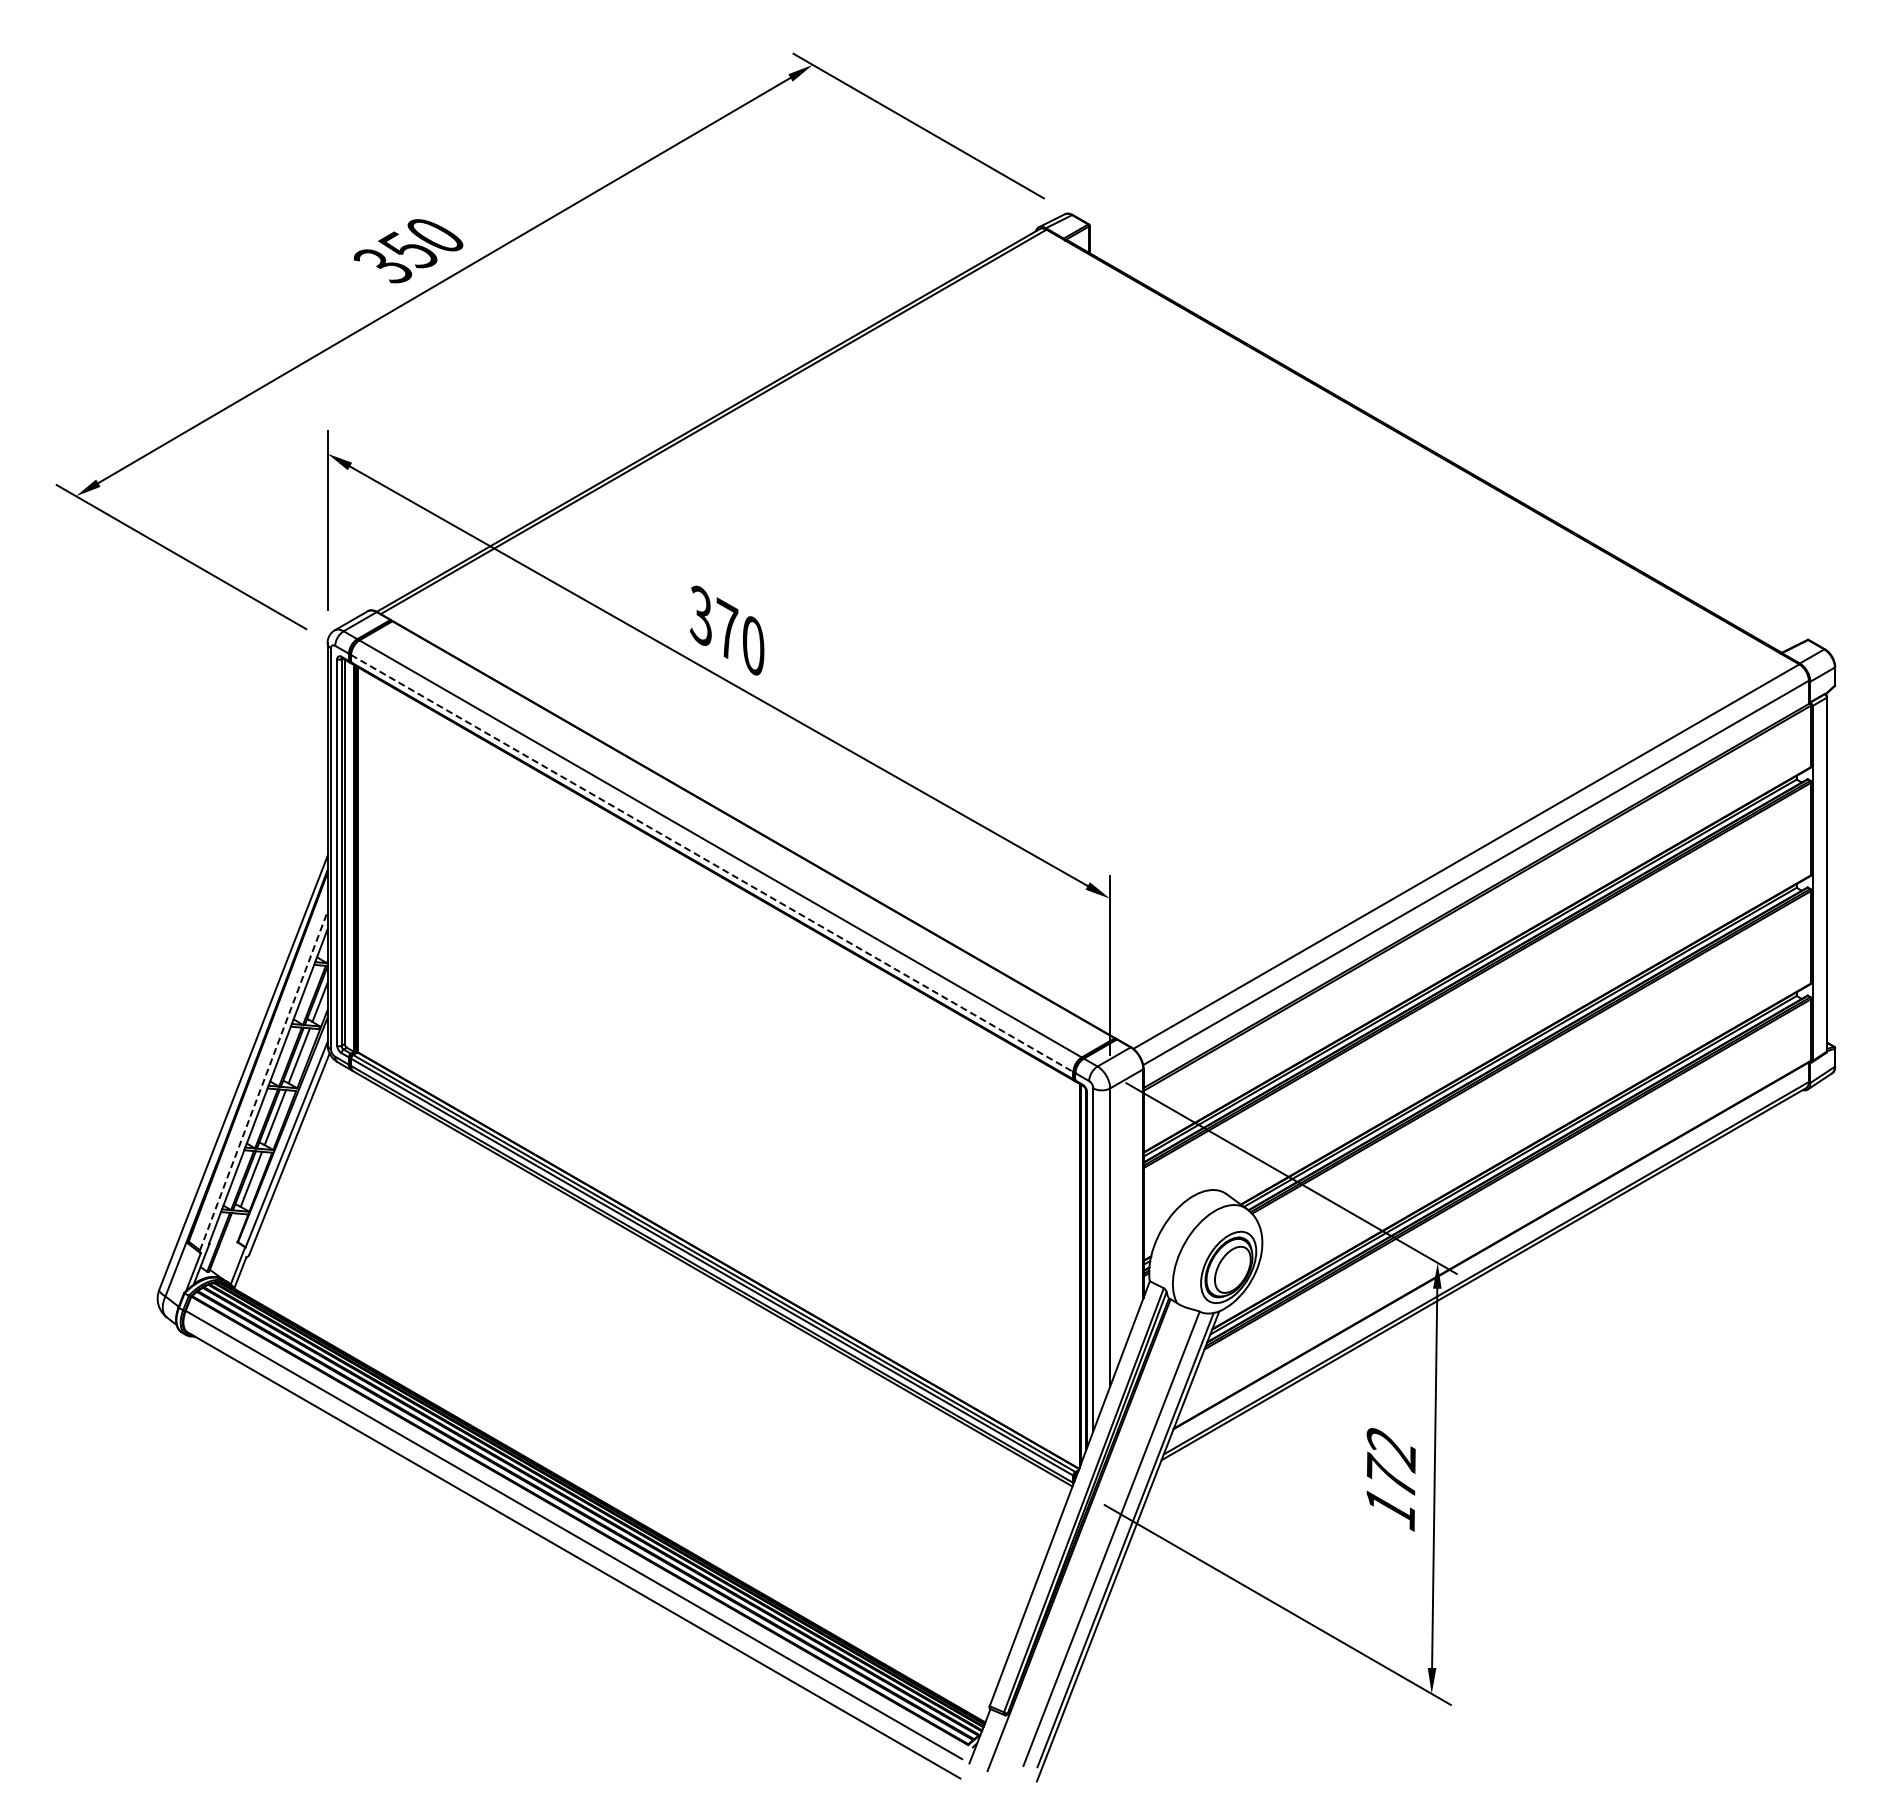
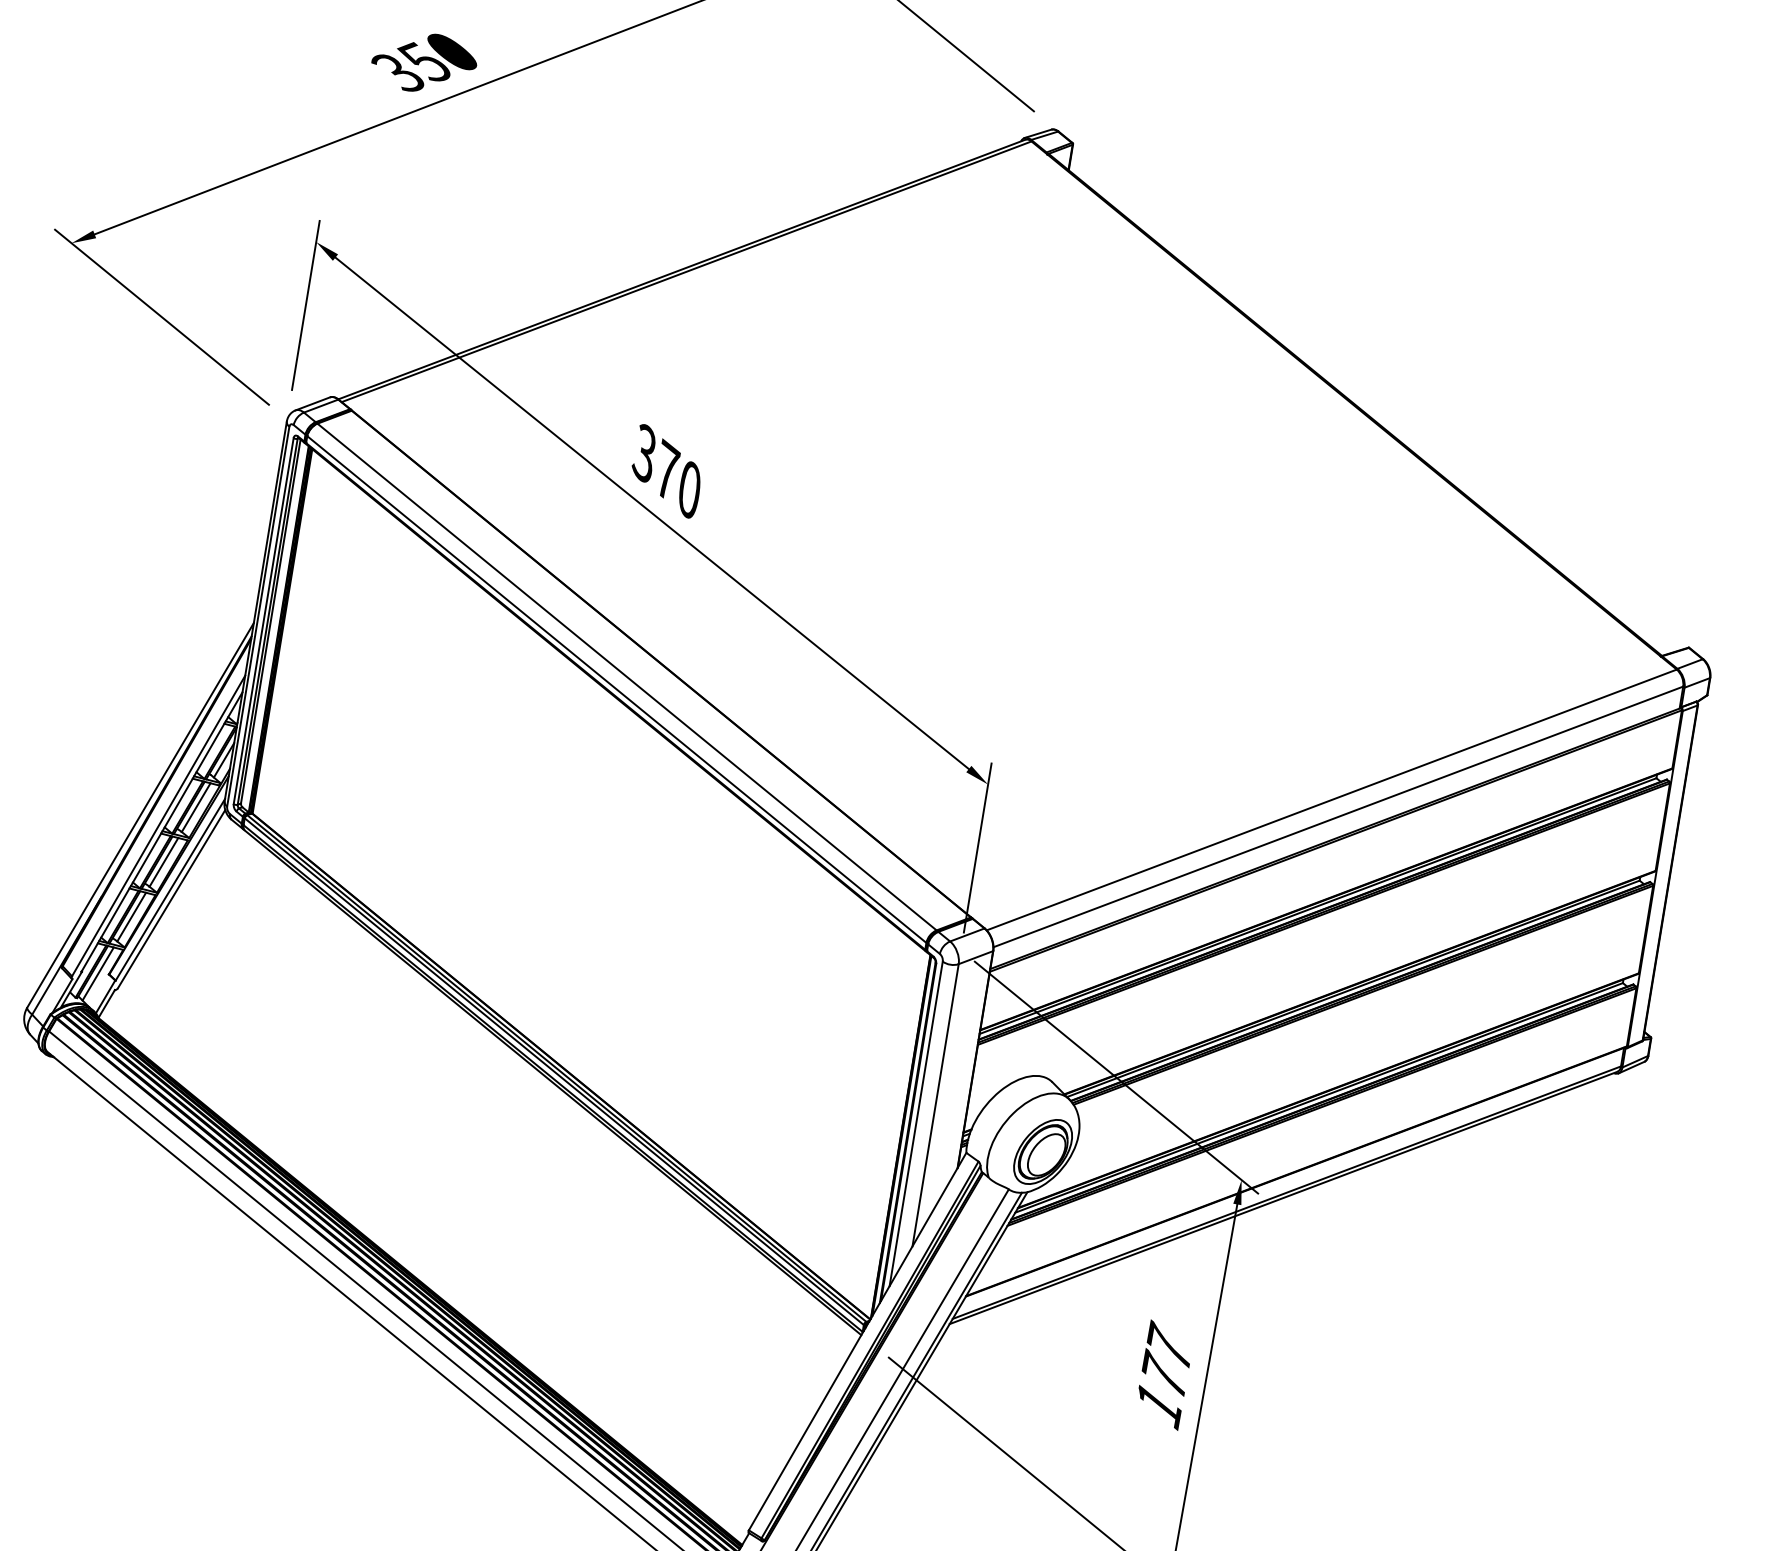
line: (712, 863) -> (617, 689), dashed -> solid
line: (263, 1081) -> (158, 826), dashed -> solid
line: (226, 1243) -> (98, 973), added
text: (1390, 1447) -> (1168, 1347), 172 -> 177

